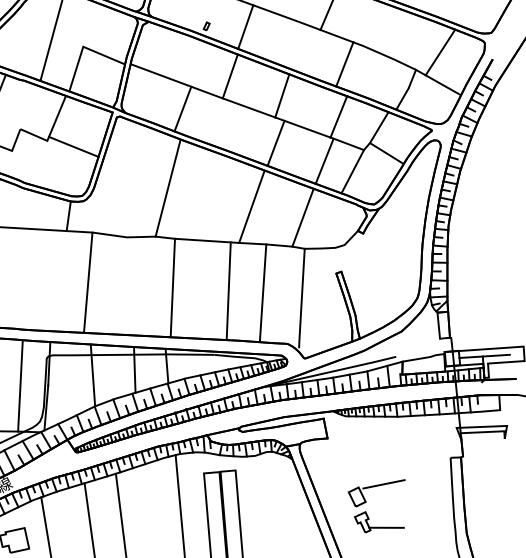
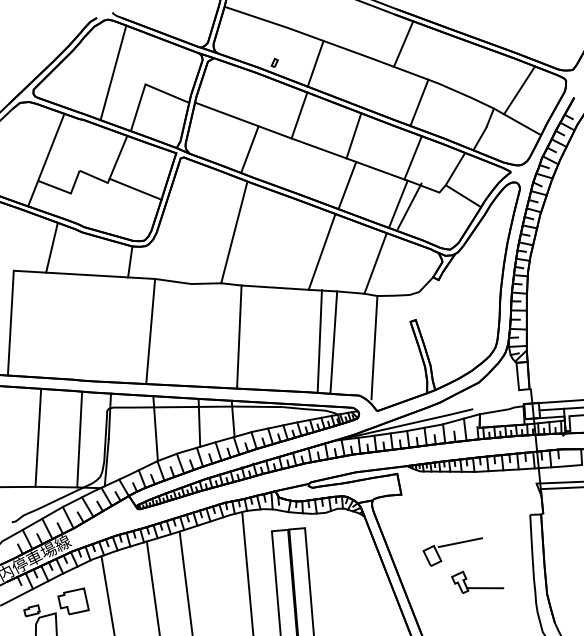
line: (352, 170) -> (409, 205), moved
line: (228, 291) -> (319, 341), moved
part: (379, 521) -> (477, 581), moved

